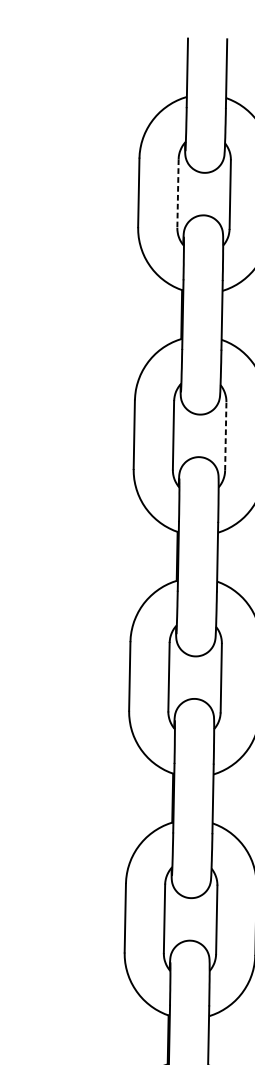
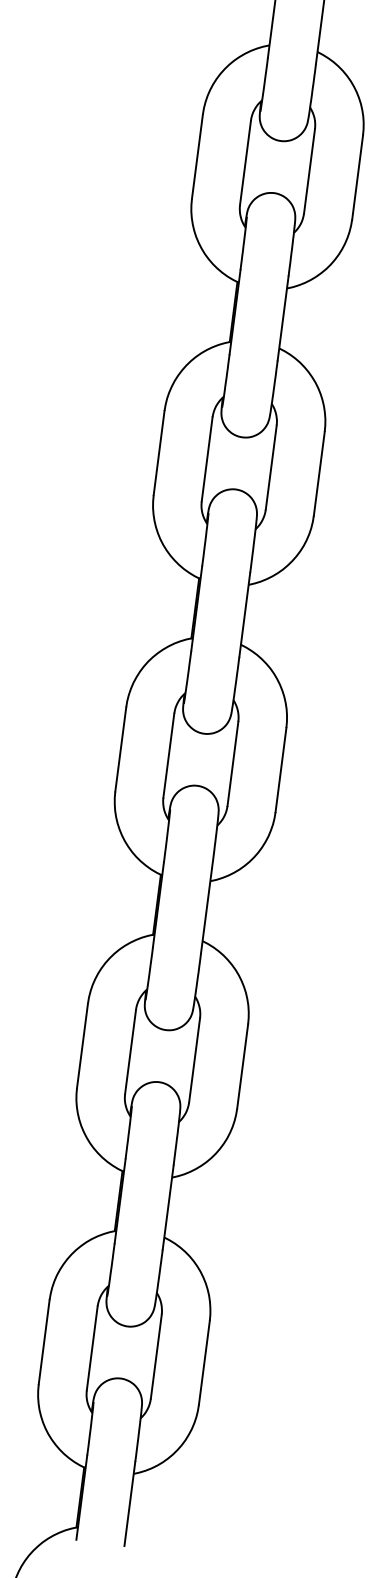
line: (178, 194) -> (245, 163), dashed -> solid
line: (225, 436) -> (271, 467), dashed -> solid

